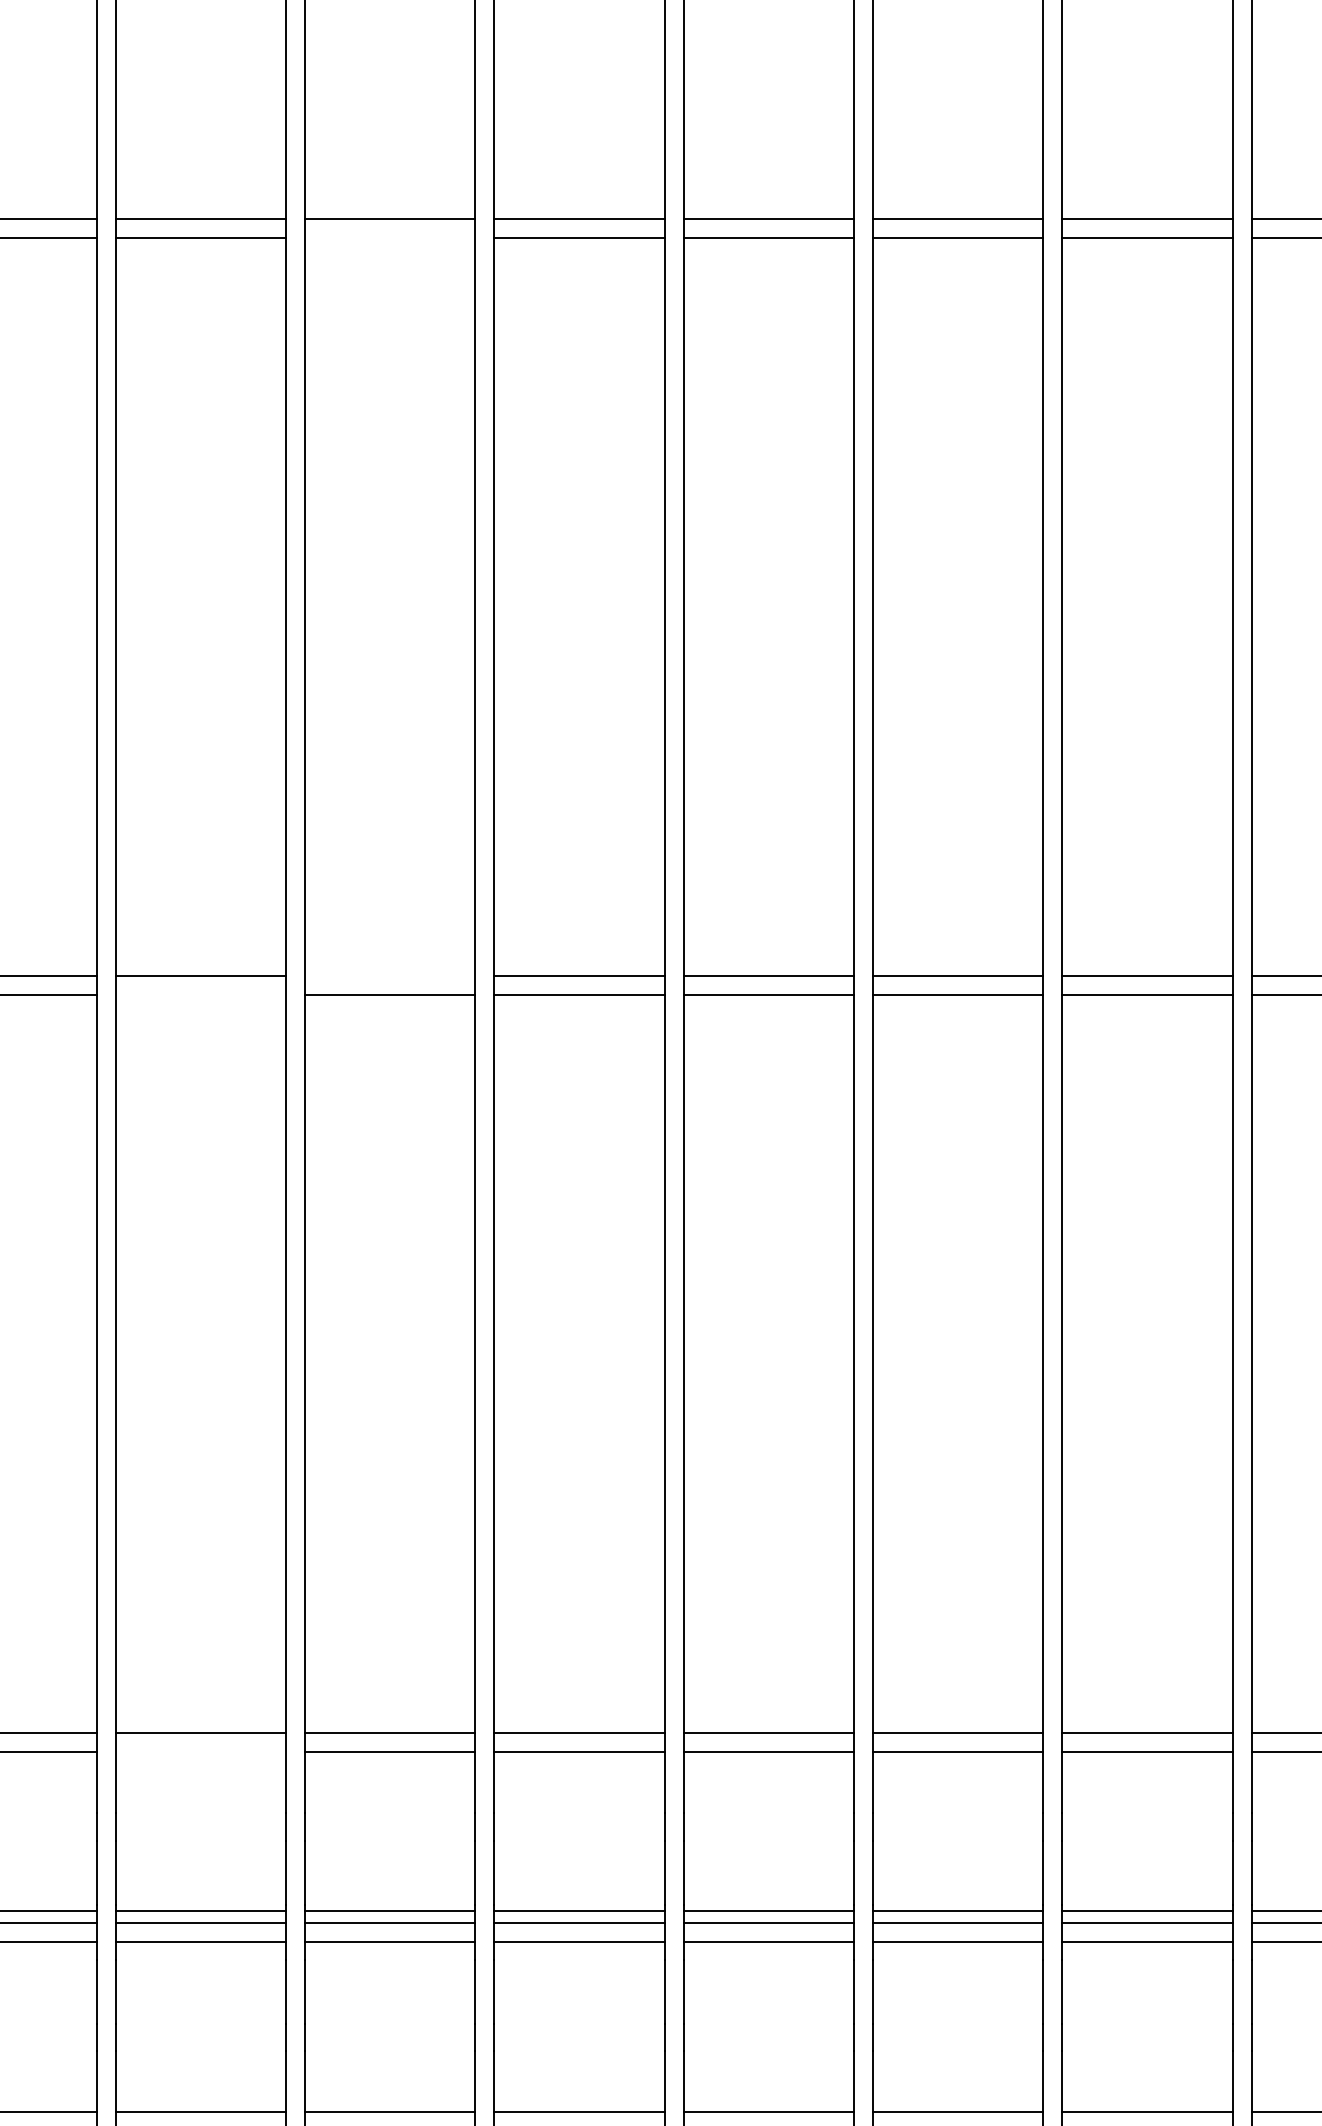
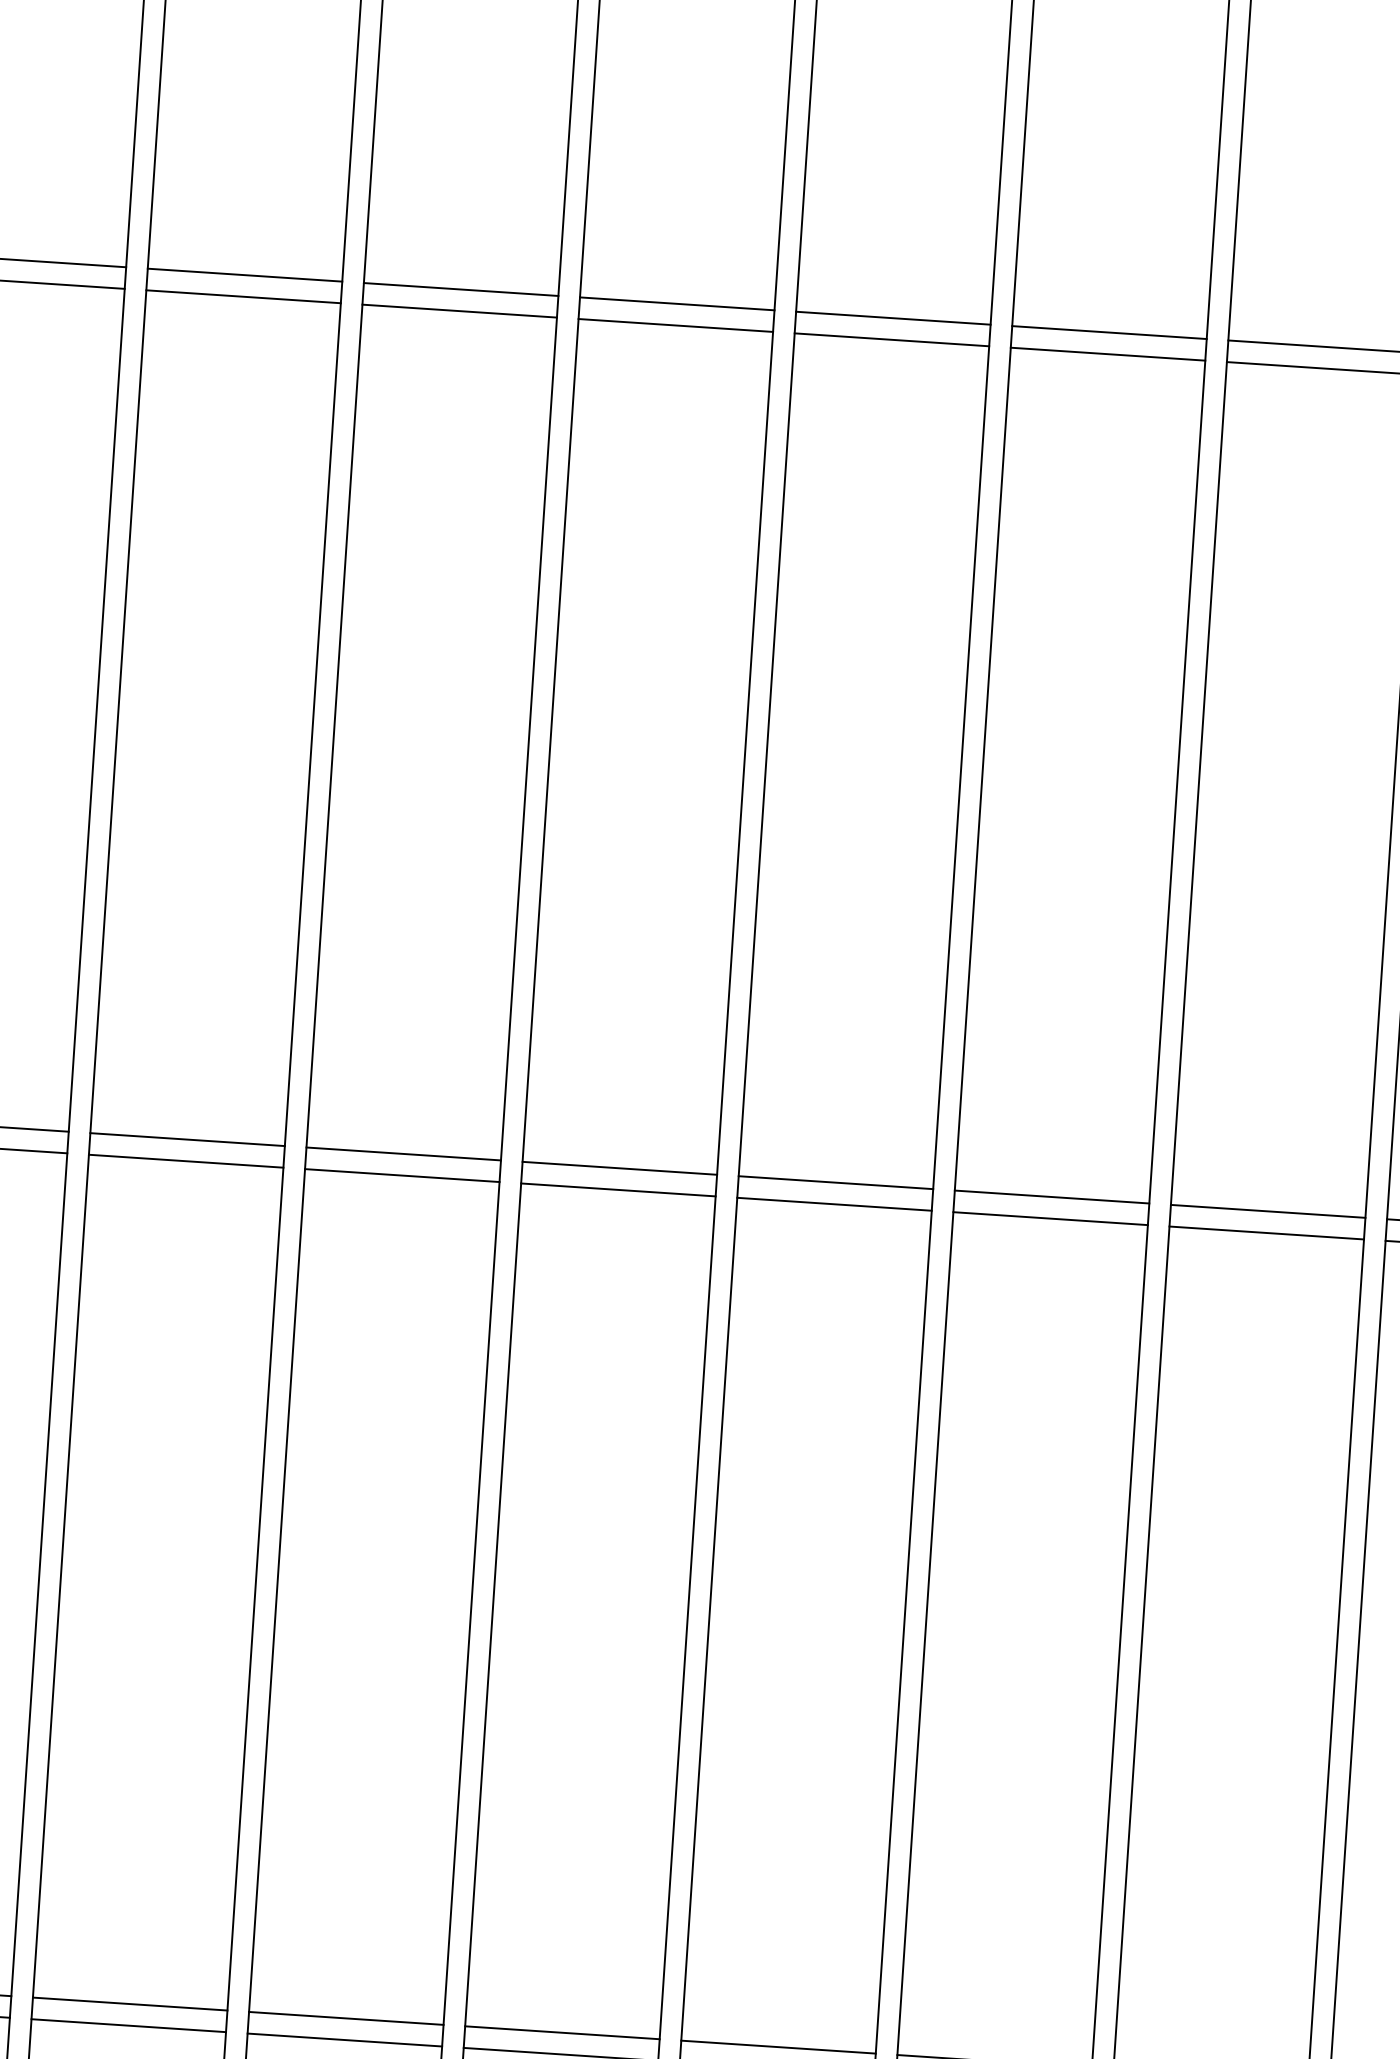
line: (389, 237) -> (458, 310), added
line: (389, 976) -> (402, 1154), added
line: (200, 995) -> (185, 1161), added
line: (200, 1752) -> (128, 2025), added

